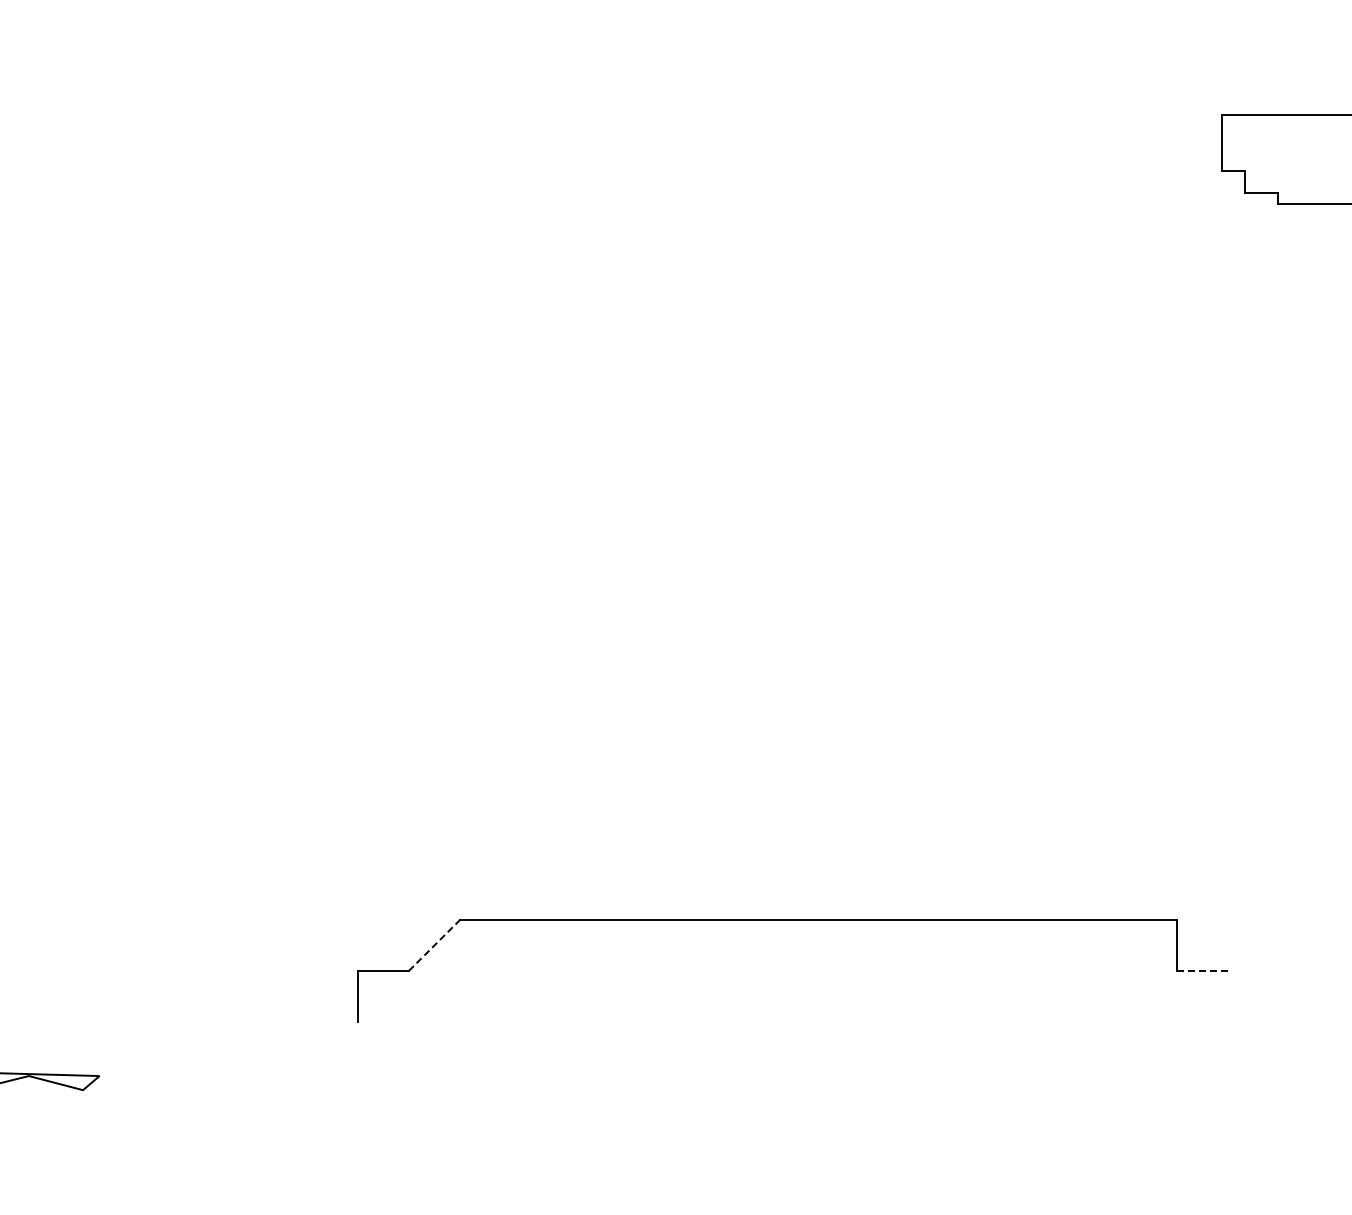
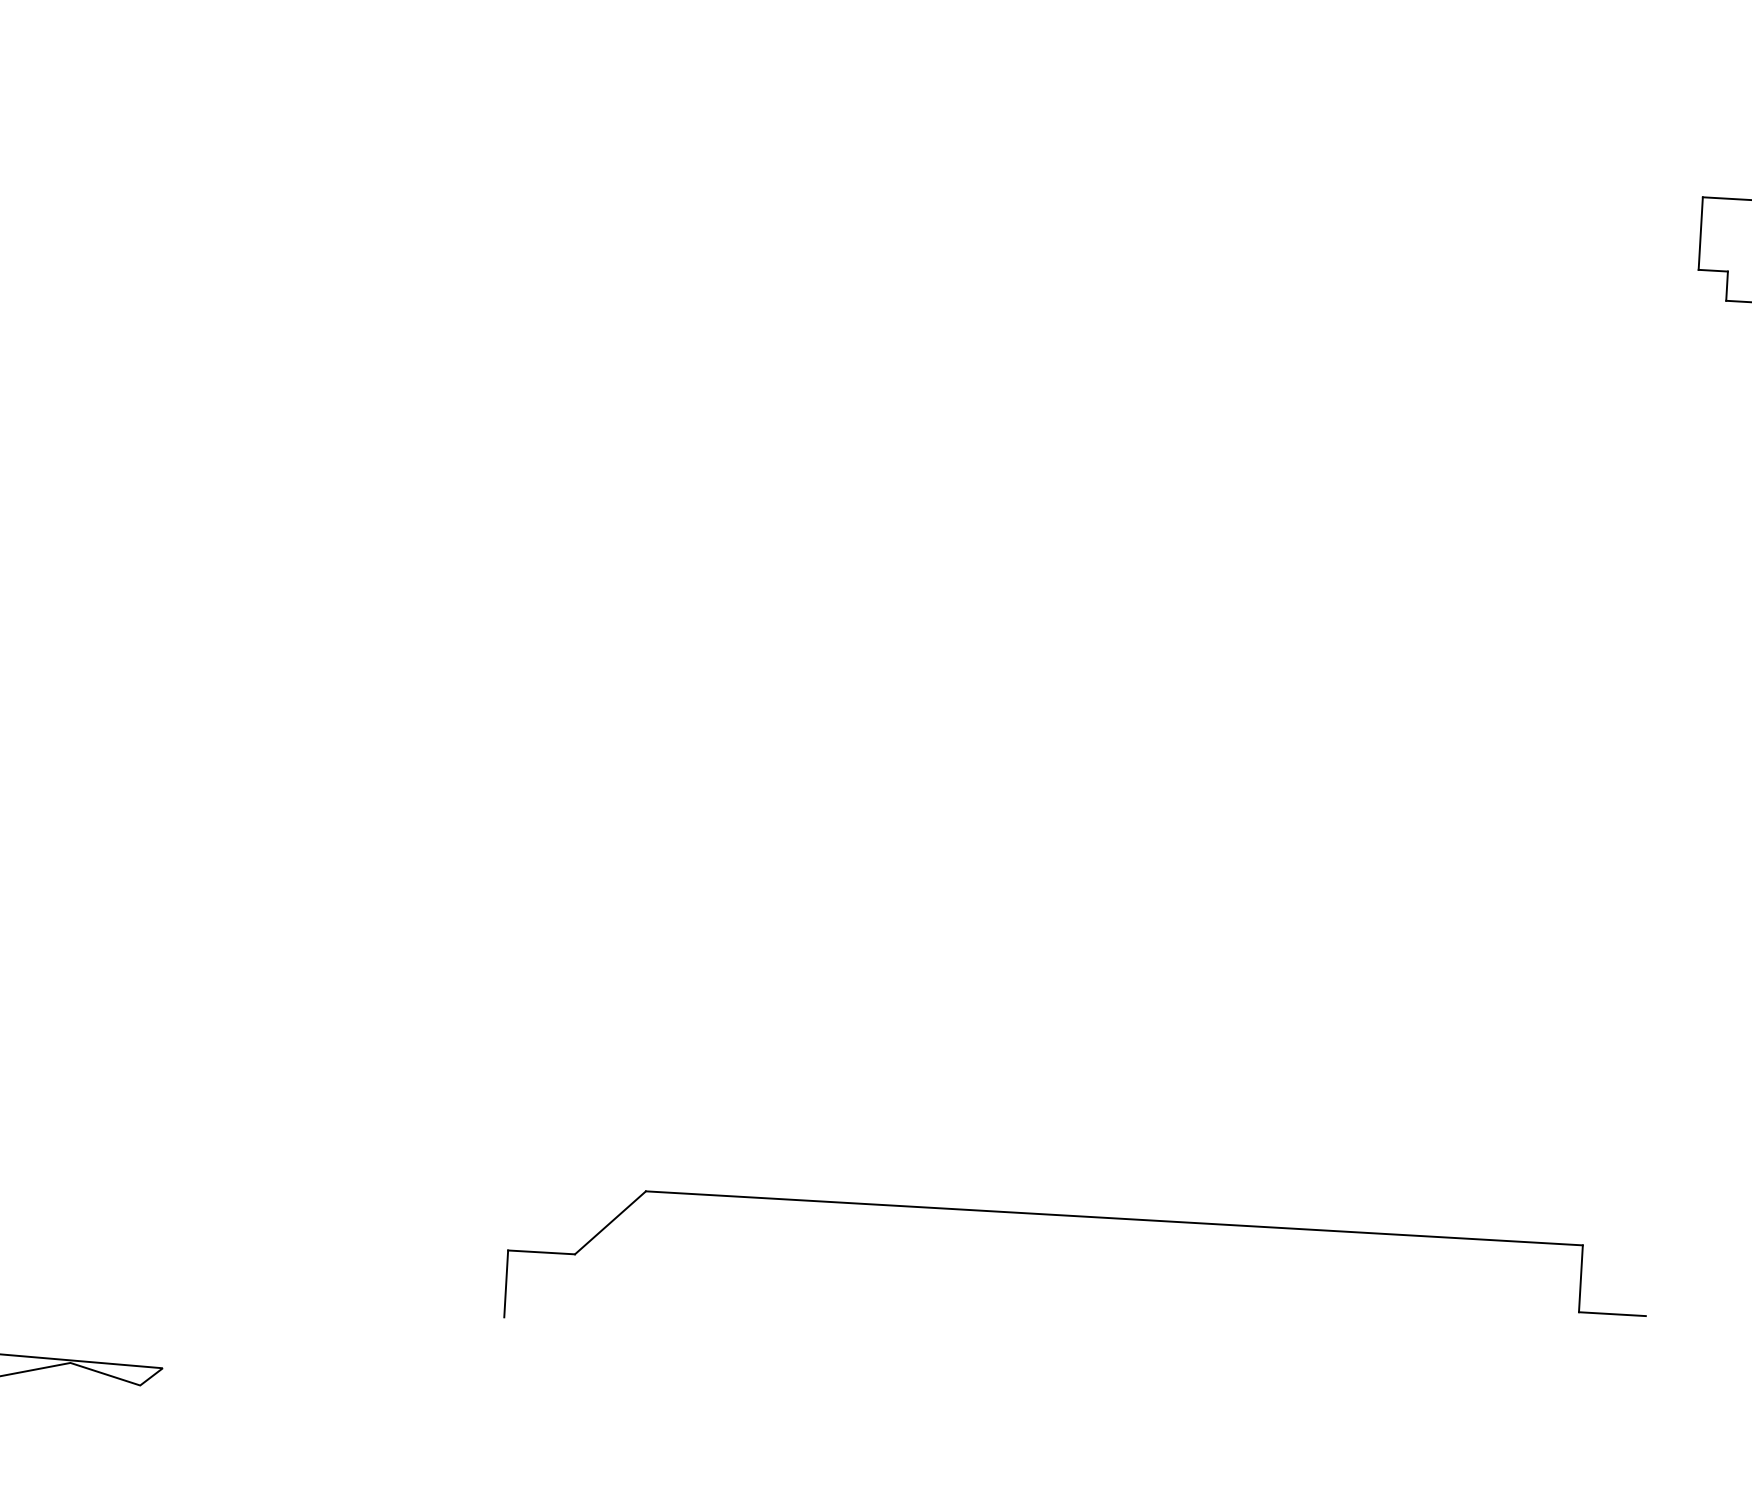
line: (434, 945) -> (610, 1222), dashed -> solid
line: (1202, 971) -> (1612, 1314), dashed -> solid

